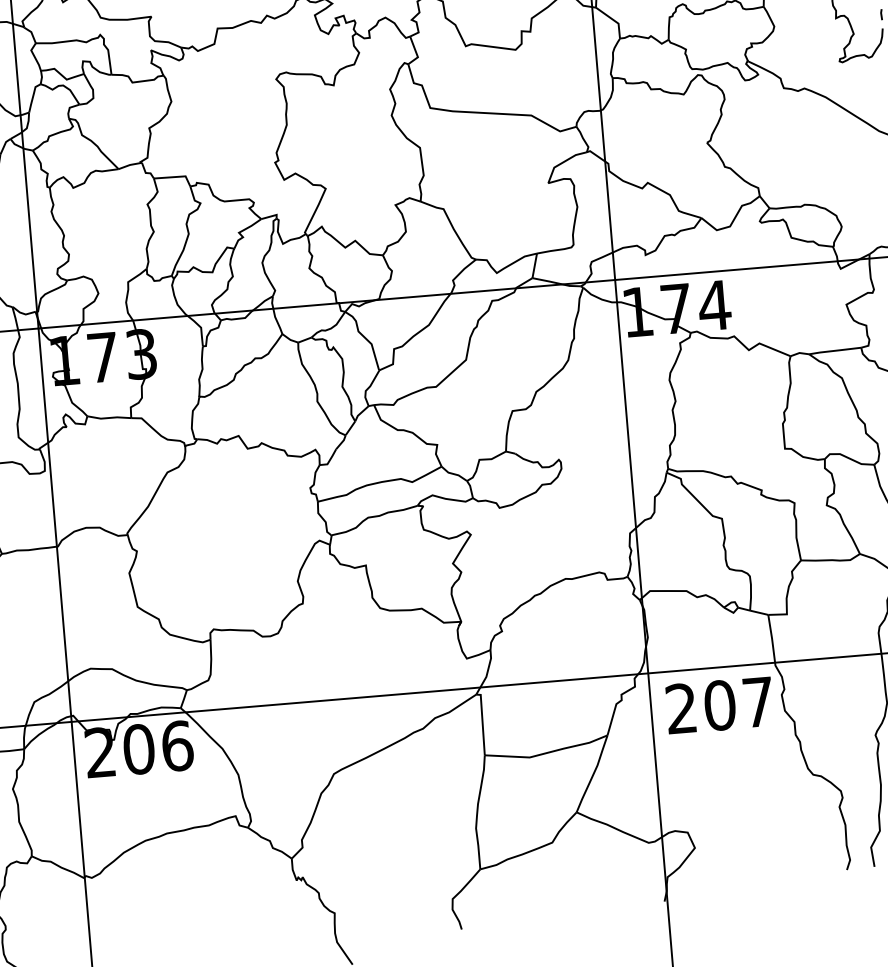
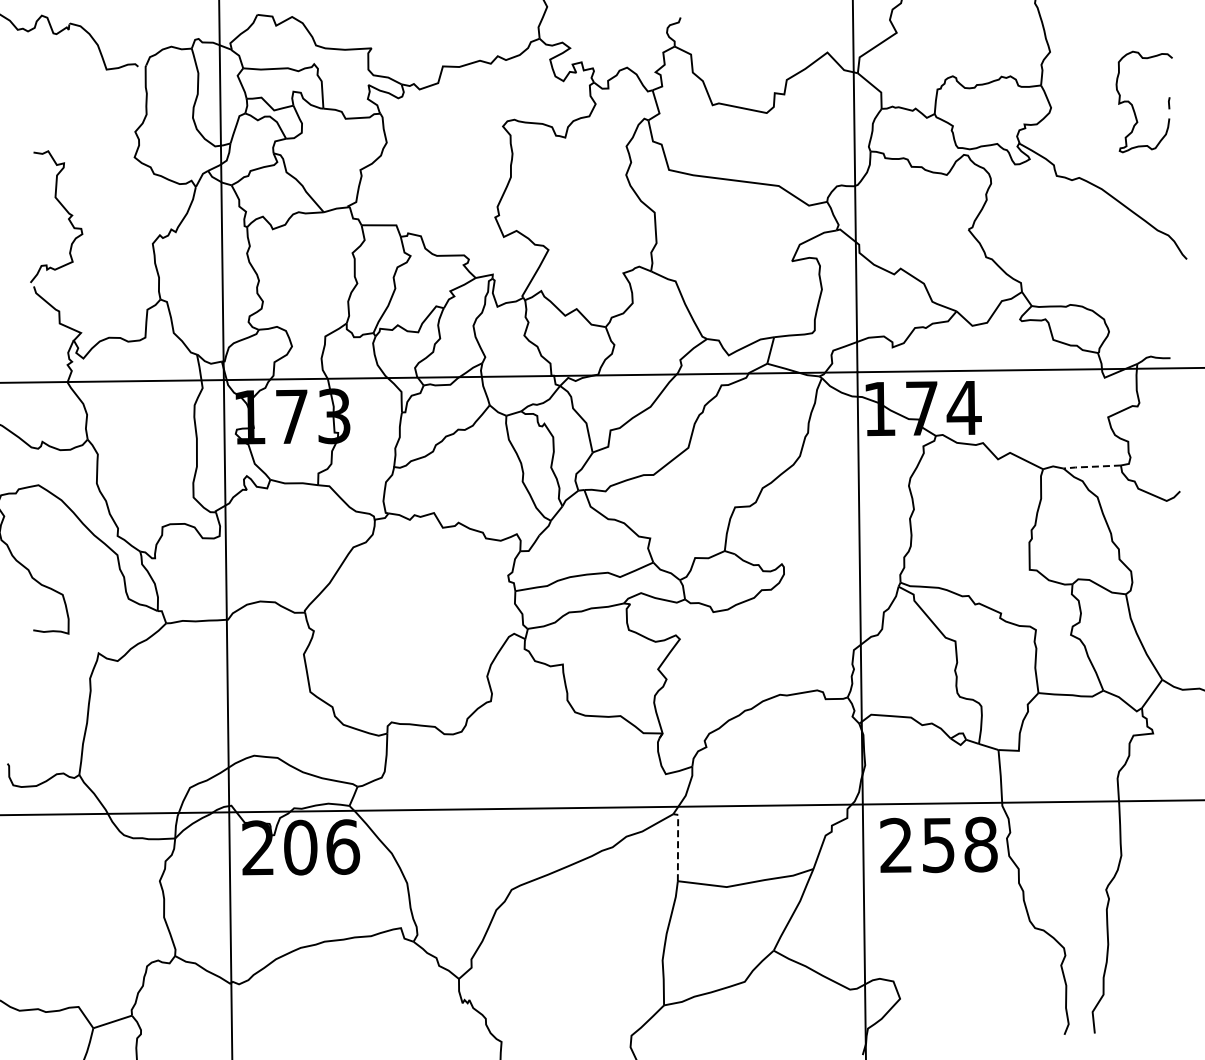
line: (835, 350) -> (1092, 466), solid -> dashed
text: (738, 703) -> (959, 844), 207 -> 258
line: (482, 721) -> (678, 844), solid -> dashed

